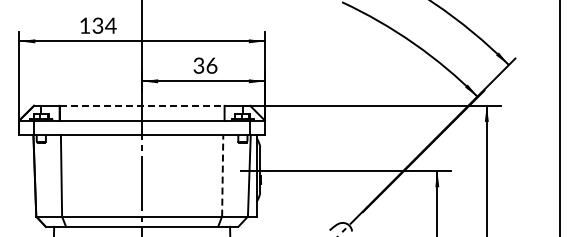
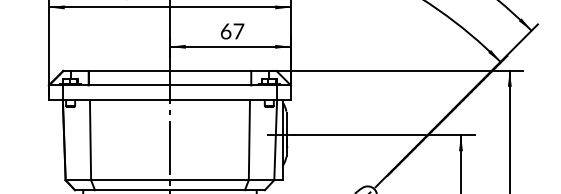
text: (205, 65) -> (232, 31), 36 -> 67
line: (142, 105) -> (170, 70), dashed -> solid
line: (222, 175) -> (249, 139), dashed -> solid

